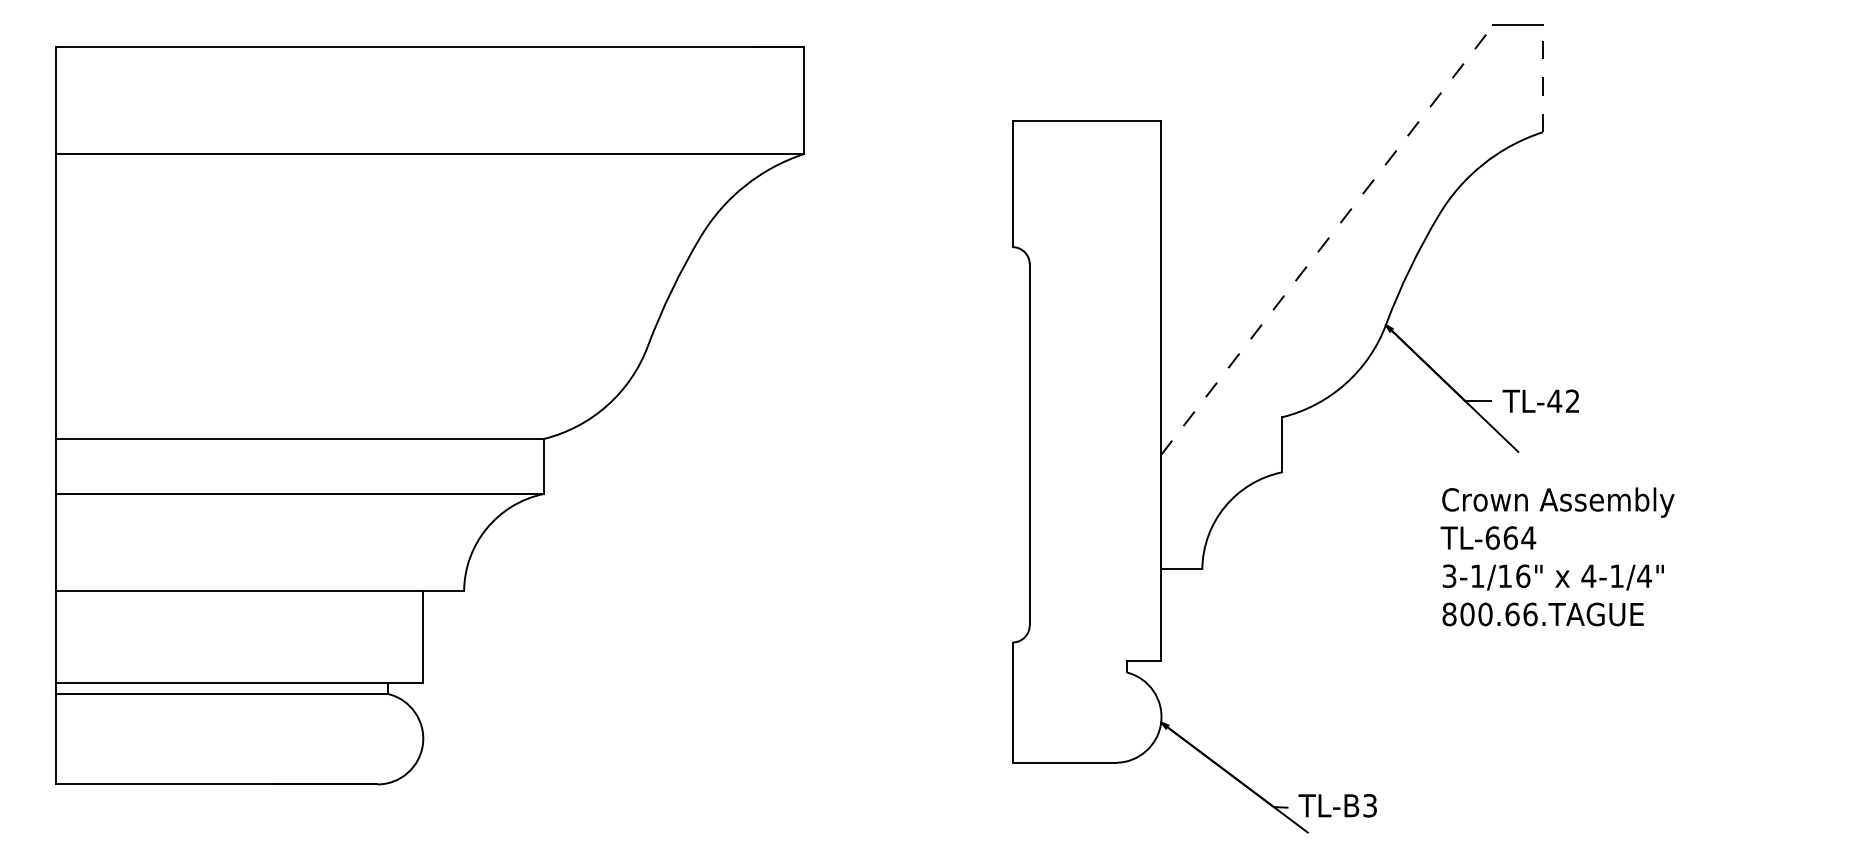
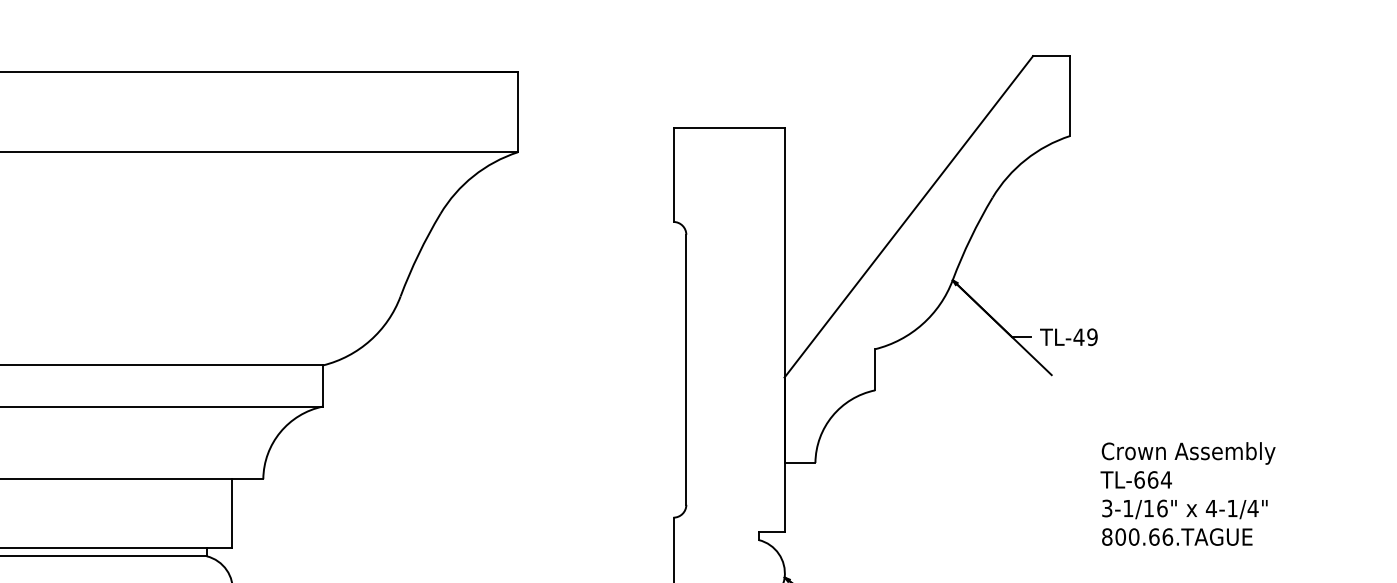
line: (1542, 78) -> (1069, 95), dashed -> solid
line: (1327, 240) -> (909, 217), dashed -> solid
text: (1572, 401) -> (1092, 337), TL-42 -> TL-49
text: (1557, 556) -> (1188, 493), moved

